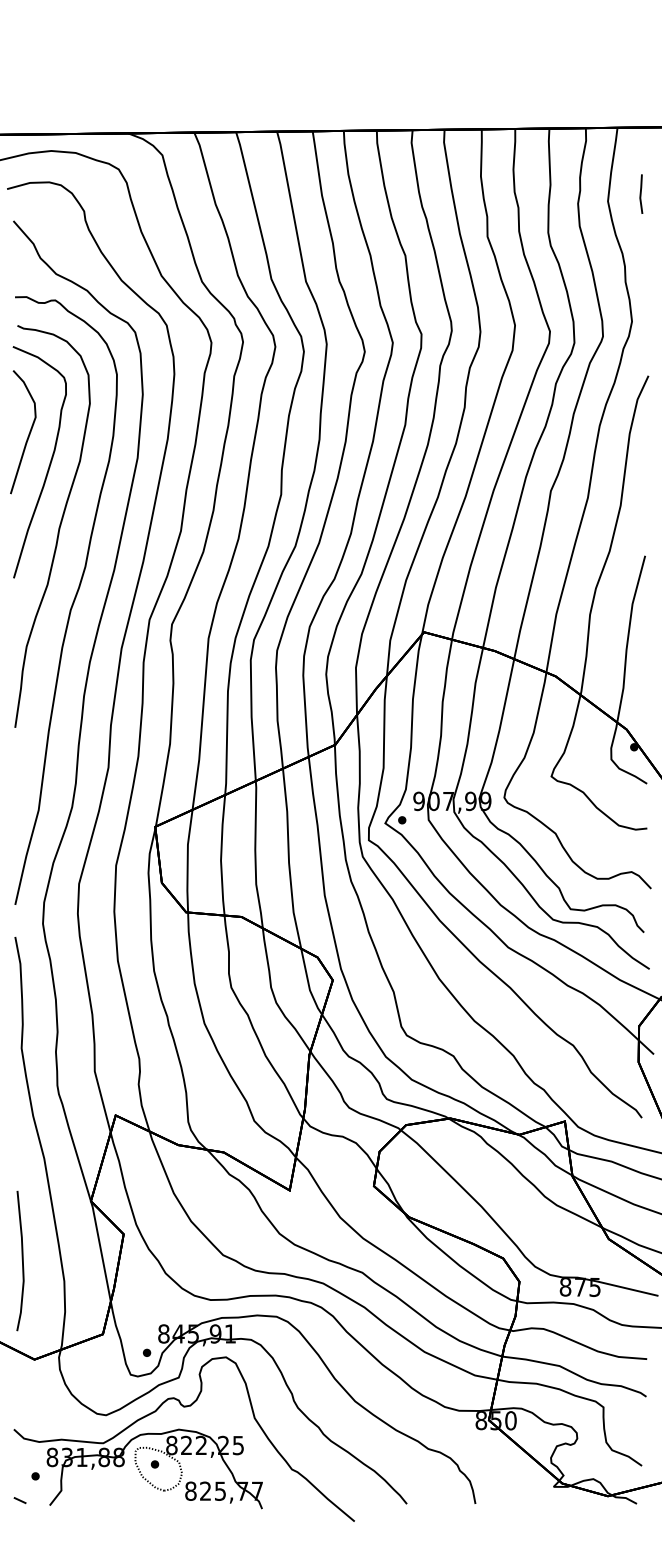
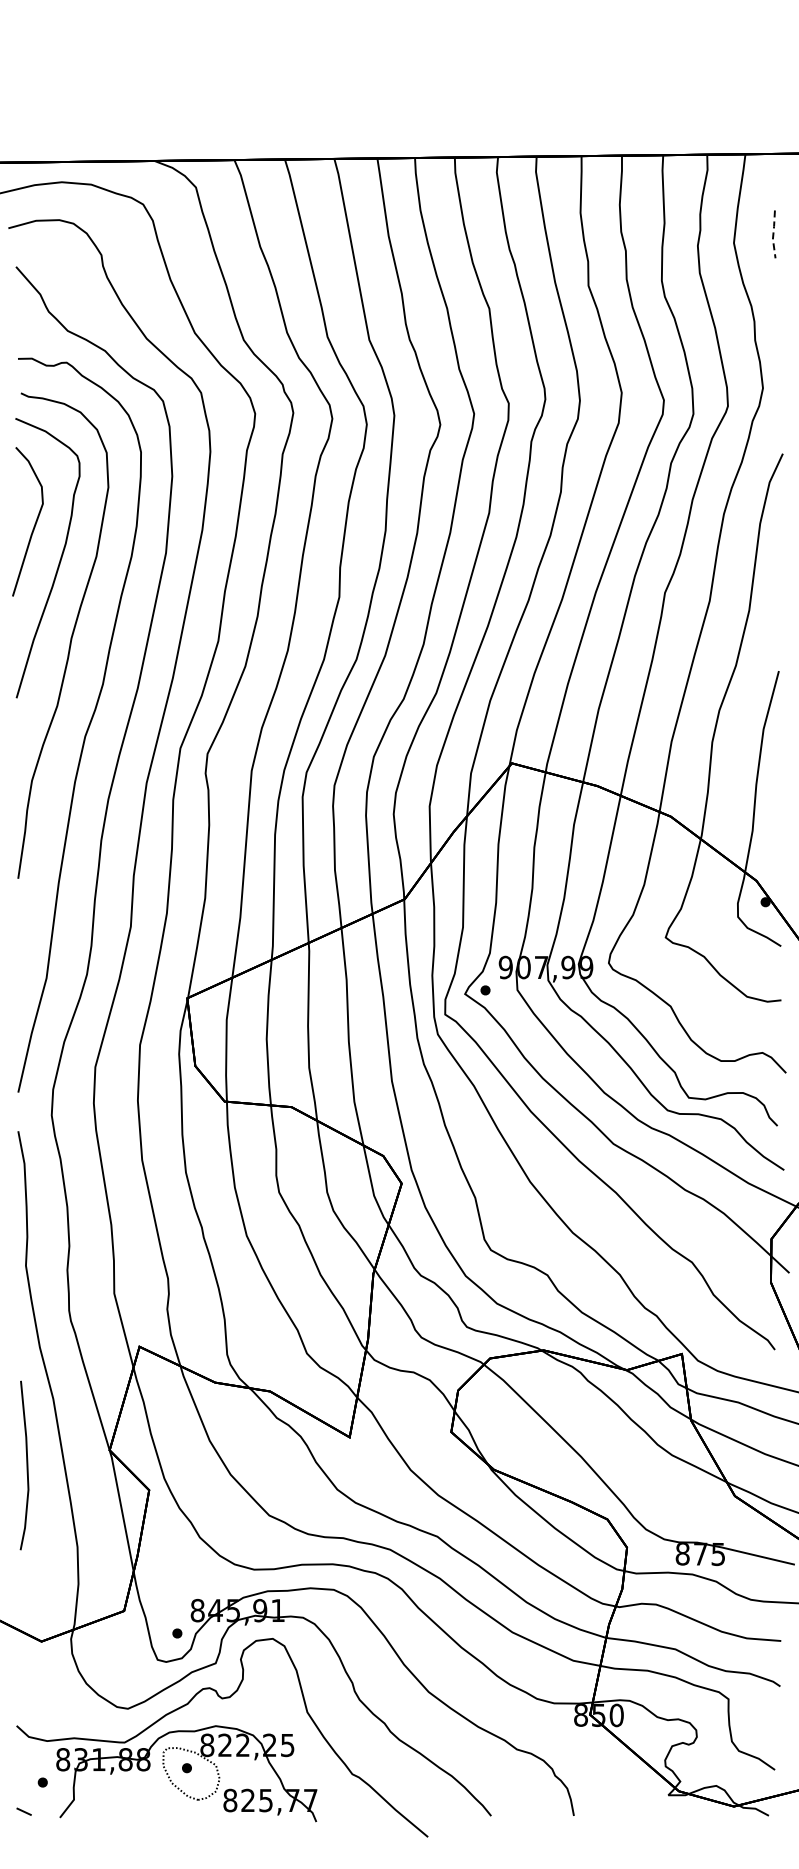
line: (640, 194) -> (773, 234), solid -> dashed
line: (22, 1260) -> (26, 1465), moved

